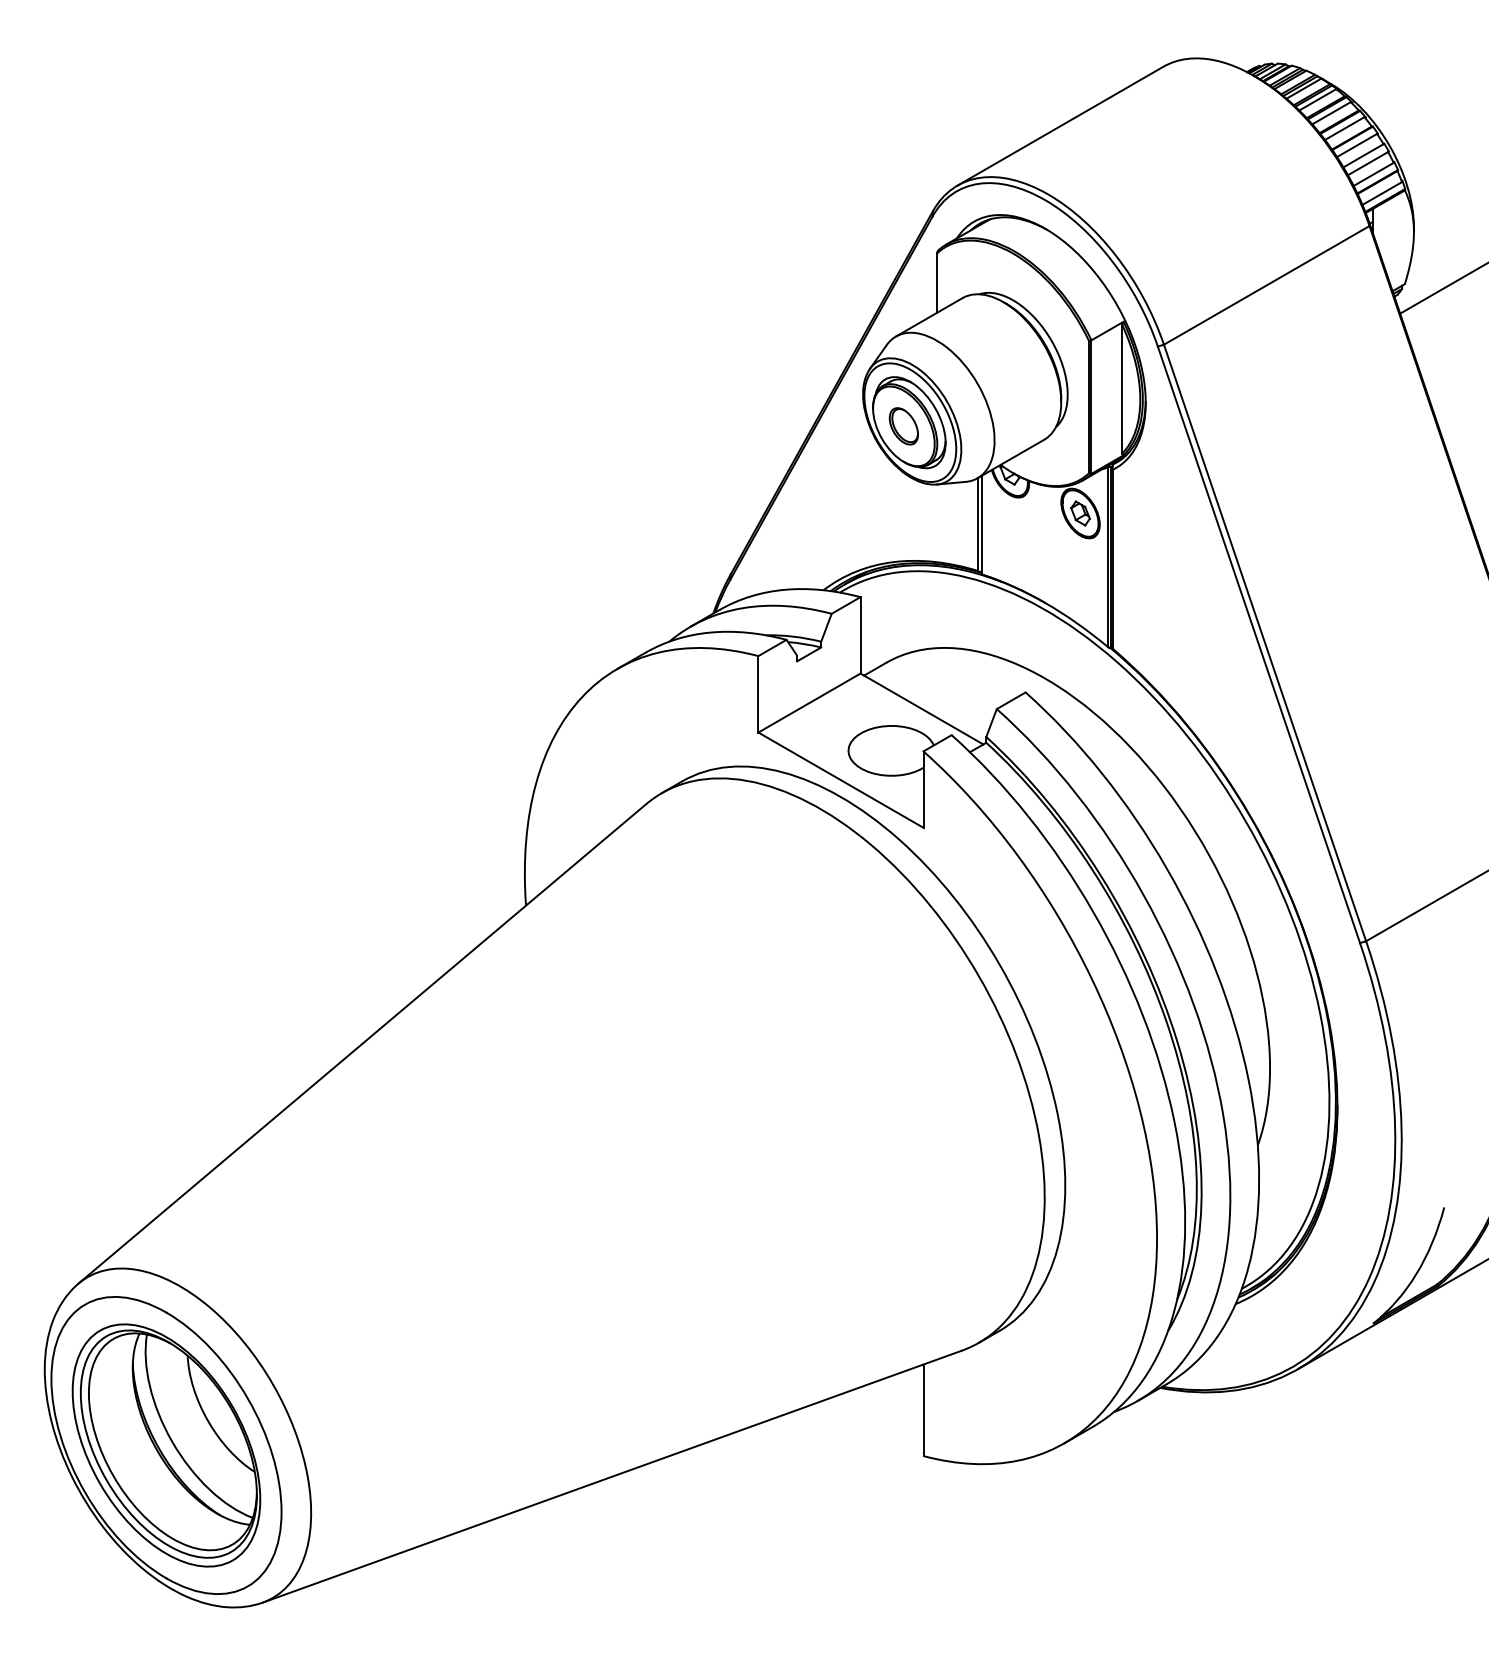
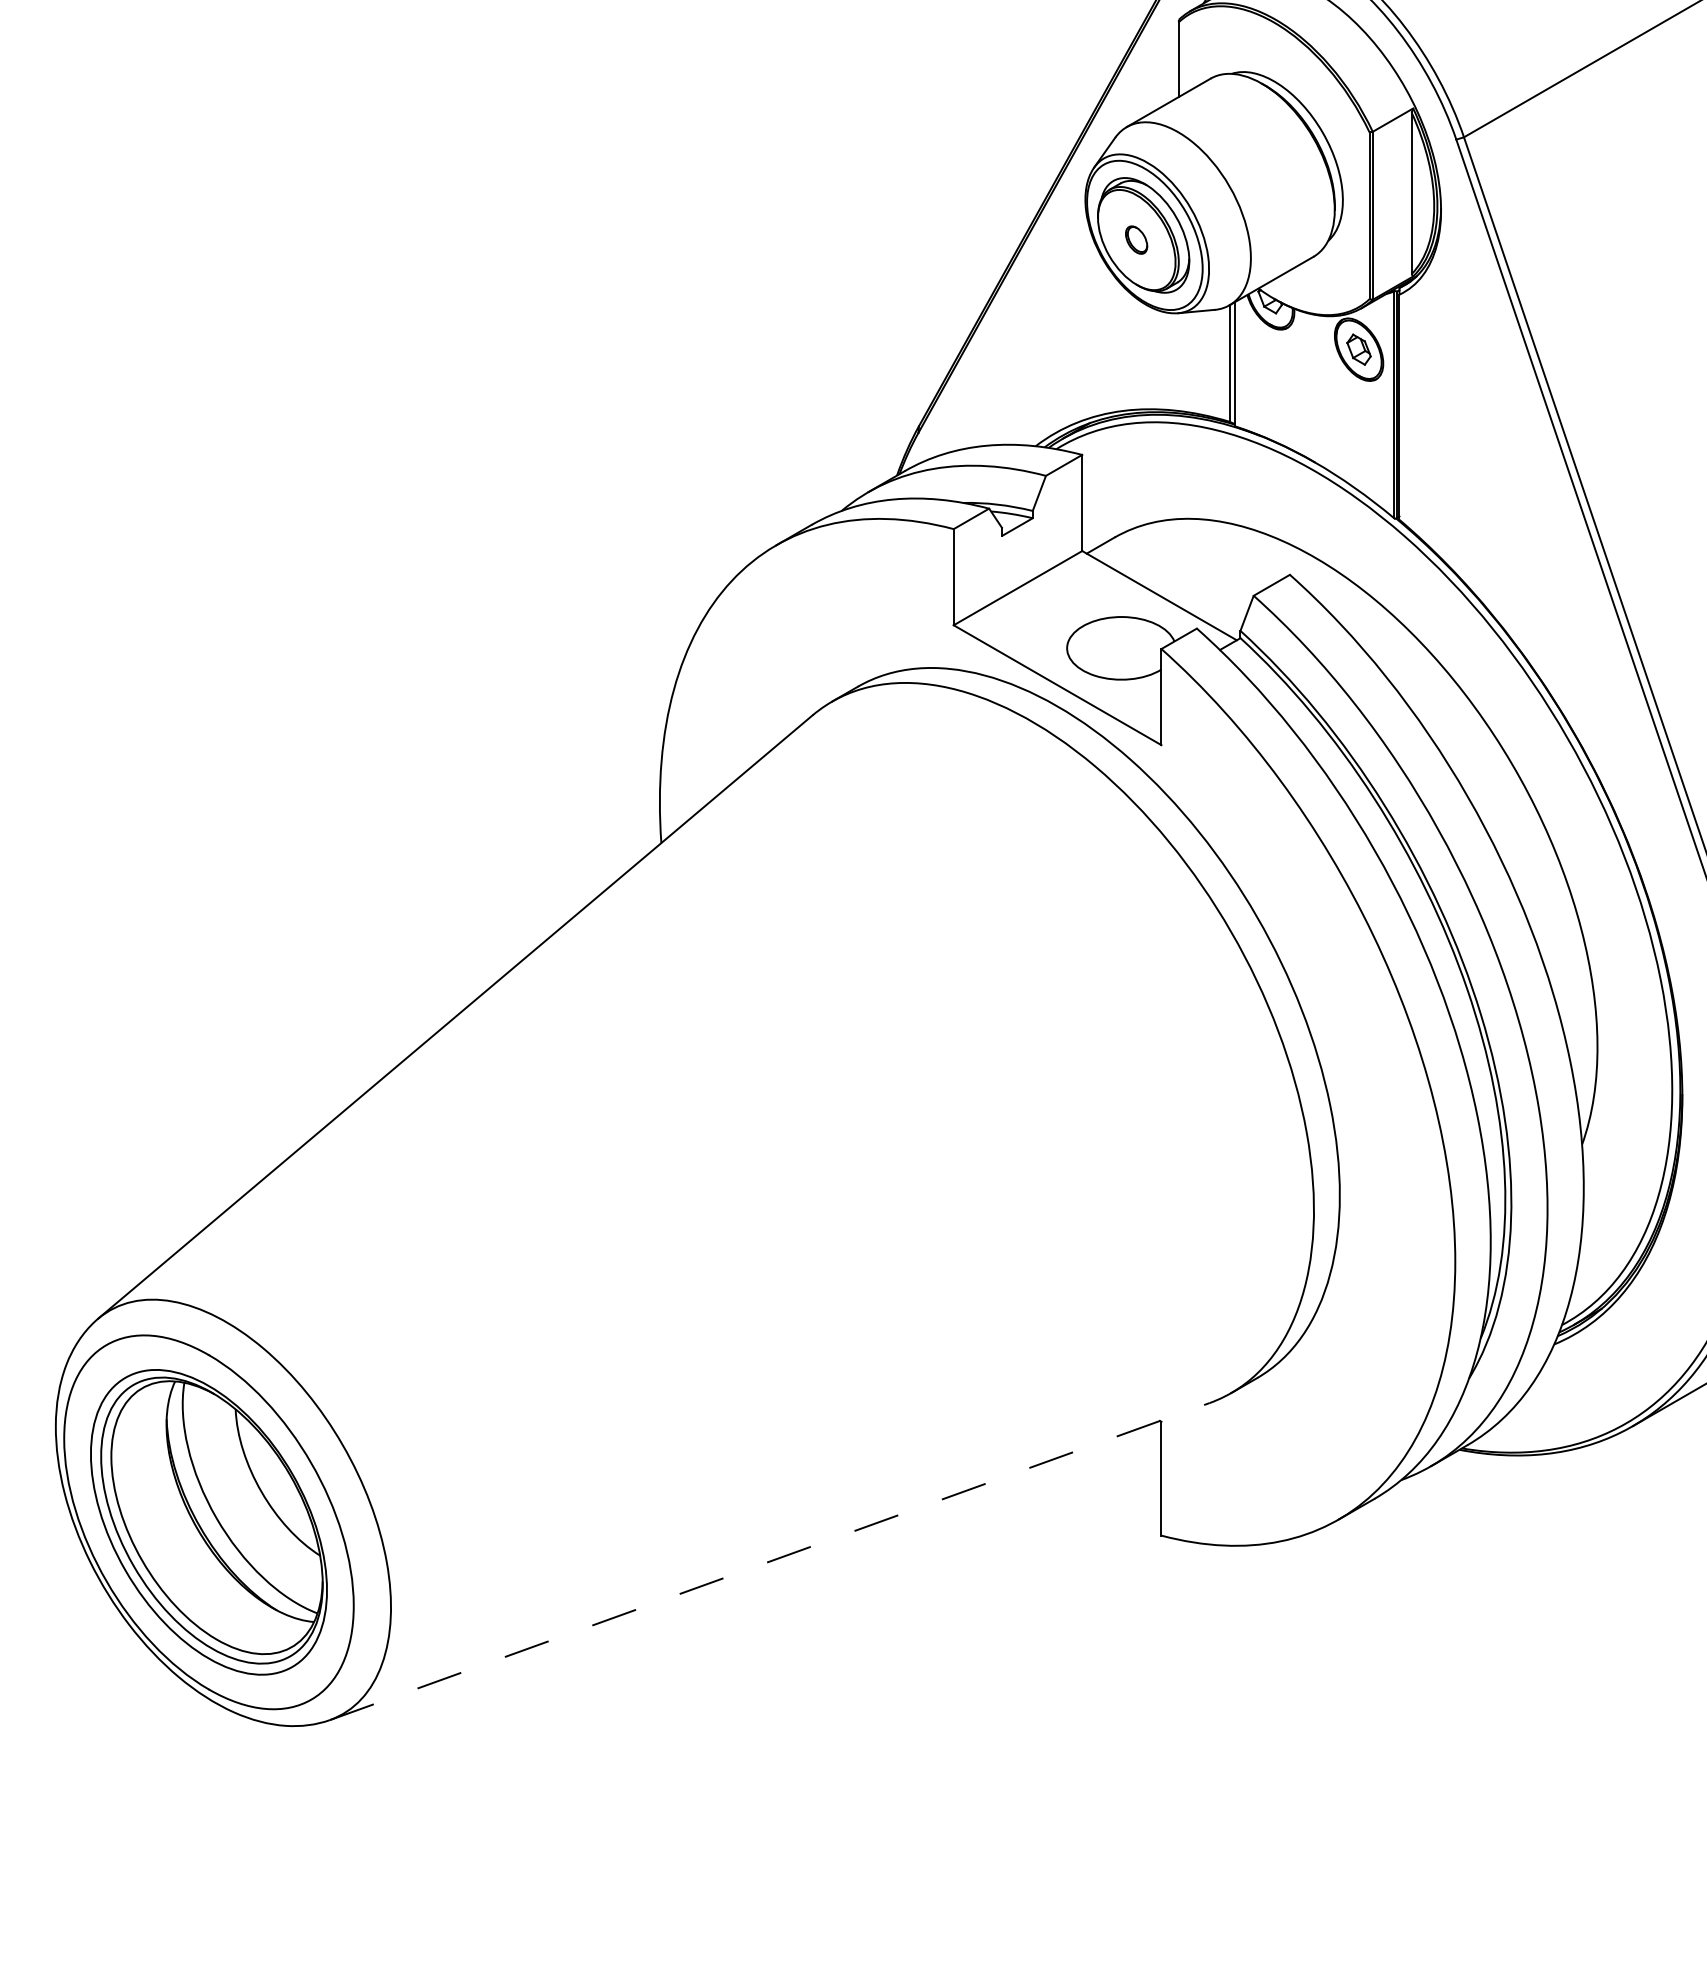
part: (903, 426) -> (1136, 240), size x0.6
line: (612, 1476) -> (770, 1561), solid -> dashed

